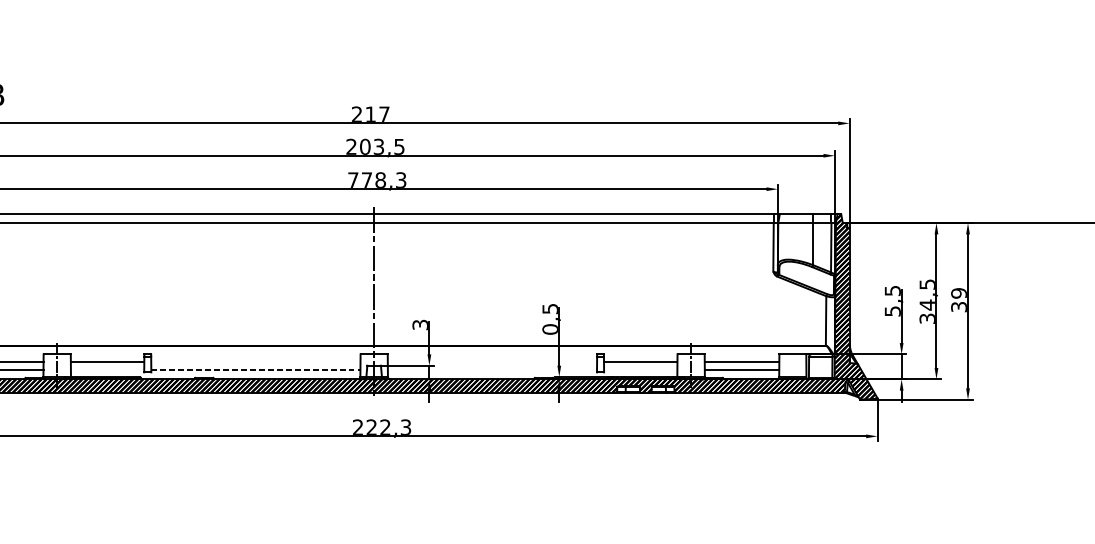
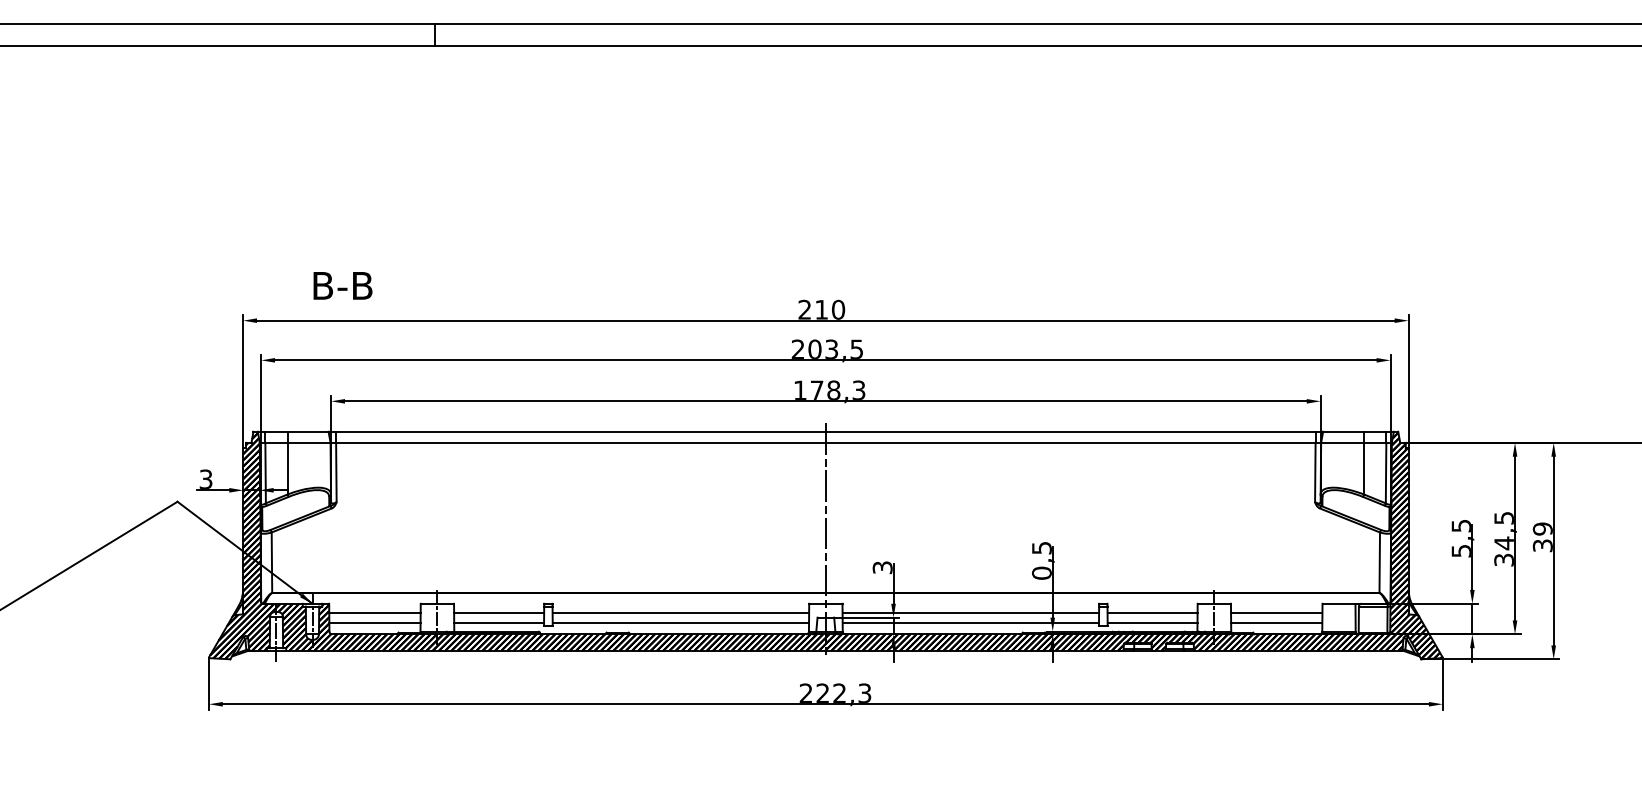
text: (384, 114) -> (838, 309), 217 -> 210
text: (353, 179) -> (800, 389), 778,3 -> 178,3
line: (255, 361) -> (680, 612), added
line: (492, 361) -> (970, 612), added
line: (107, 369) -> (499, 622), added
line: (256, 369) -> (681, 622), dashed -> solid
line: (492, 369) -> (970, 622), added
line: (640, 369) -> (1152, 622), added

